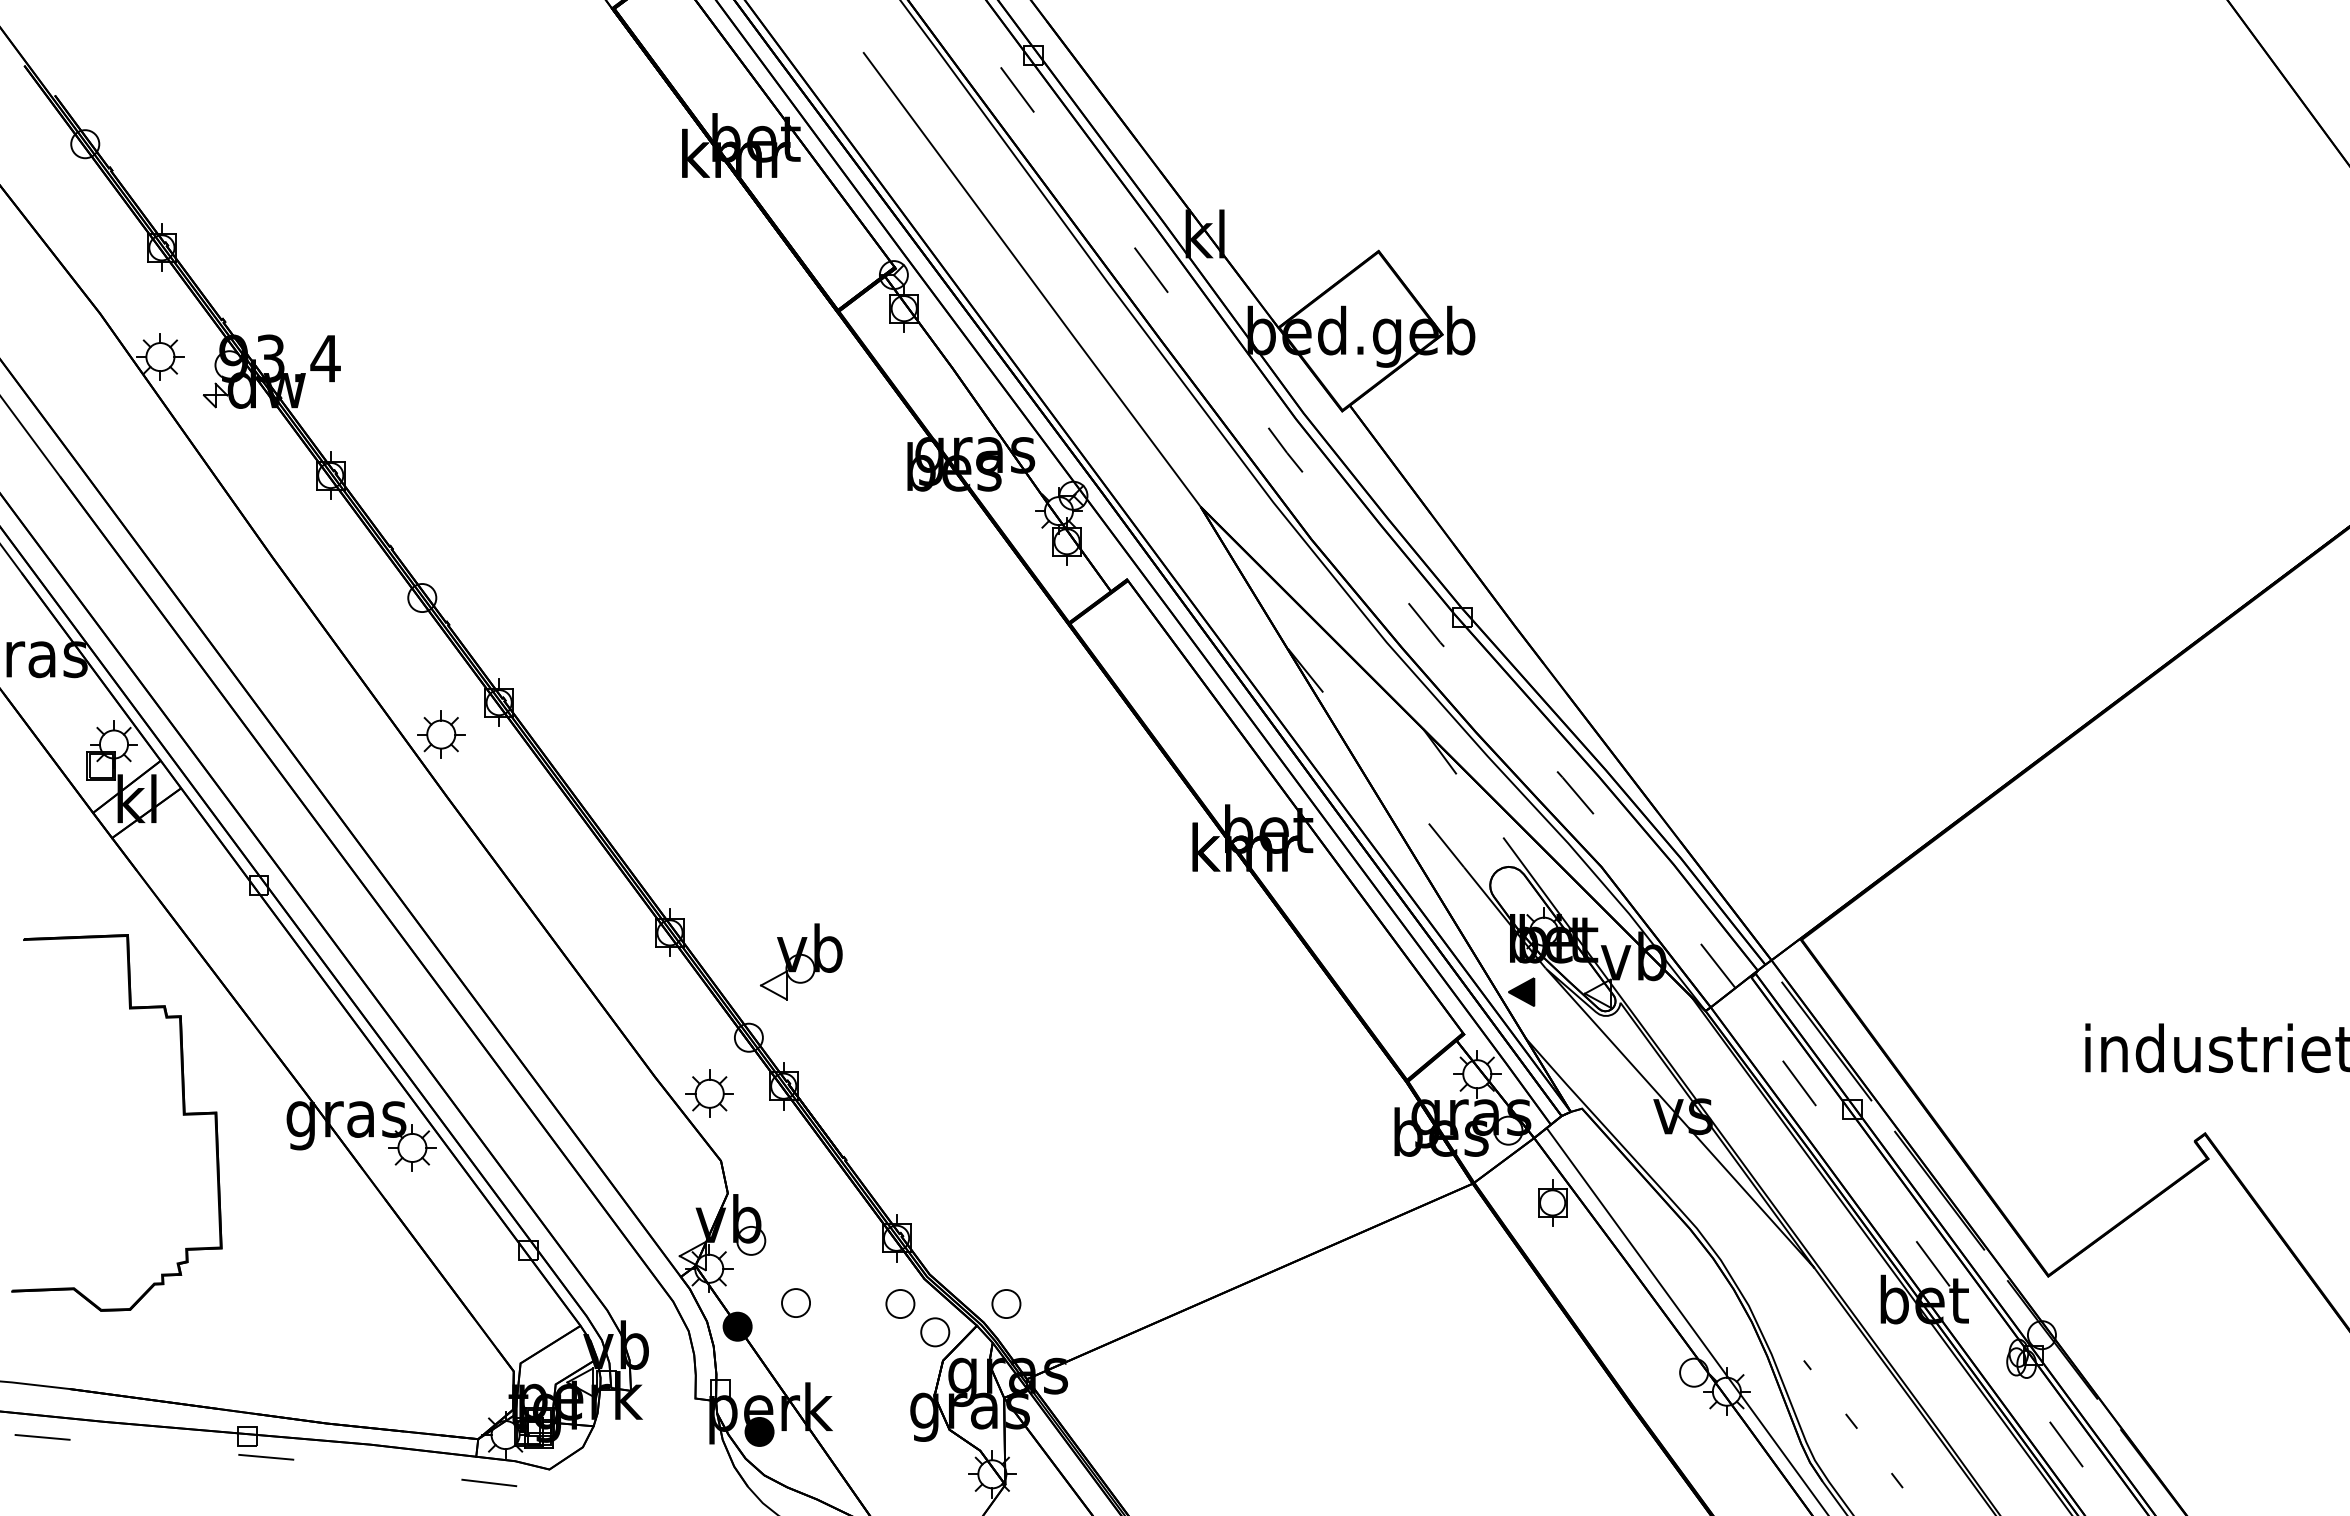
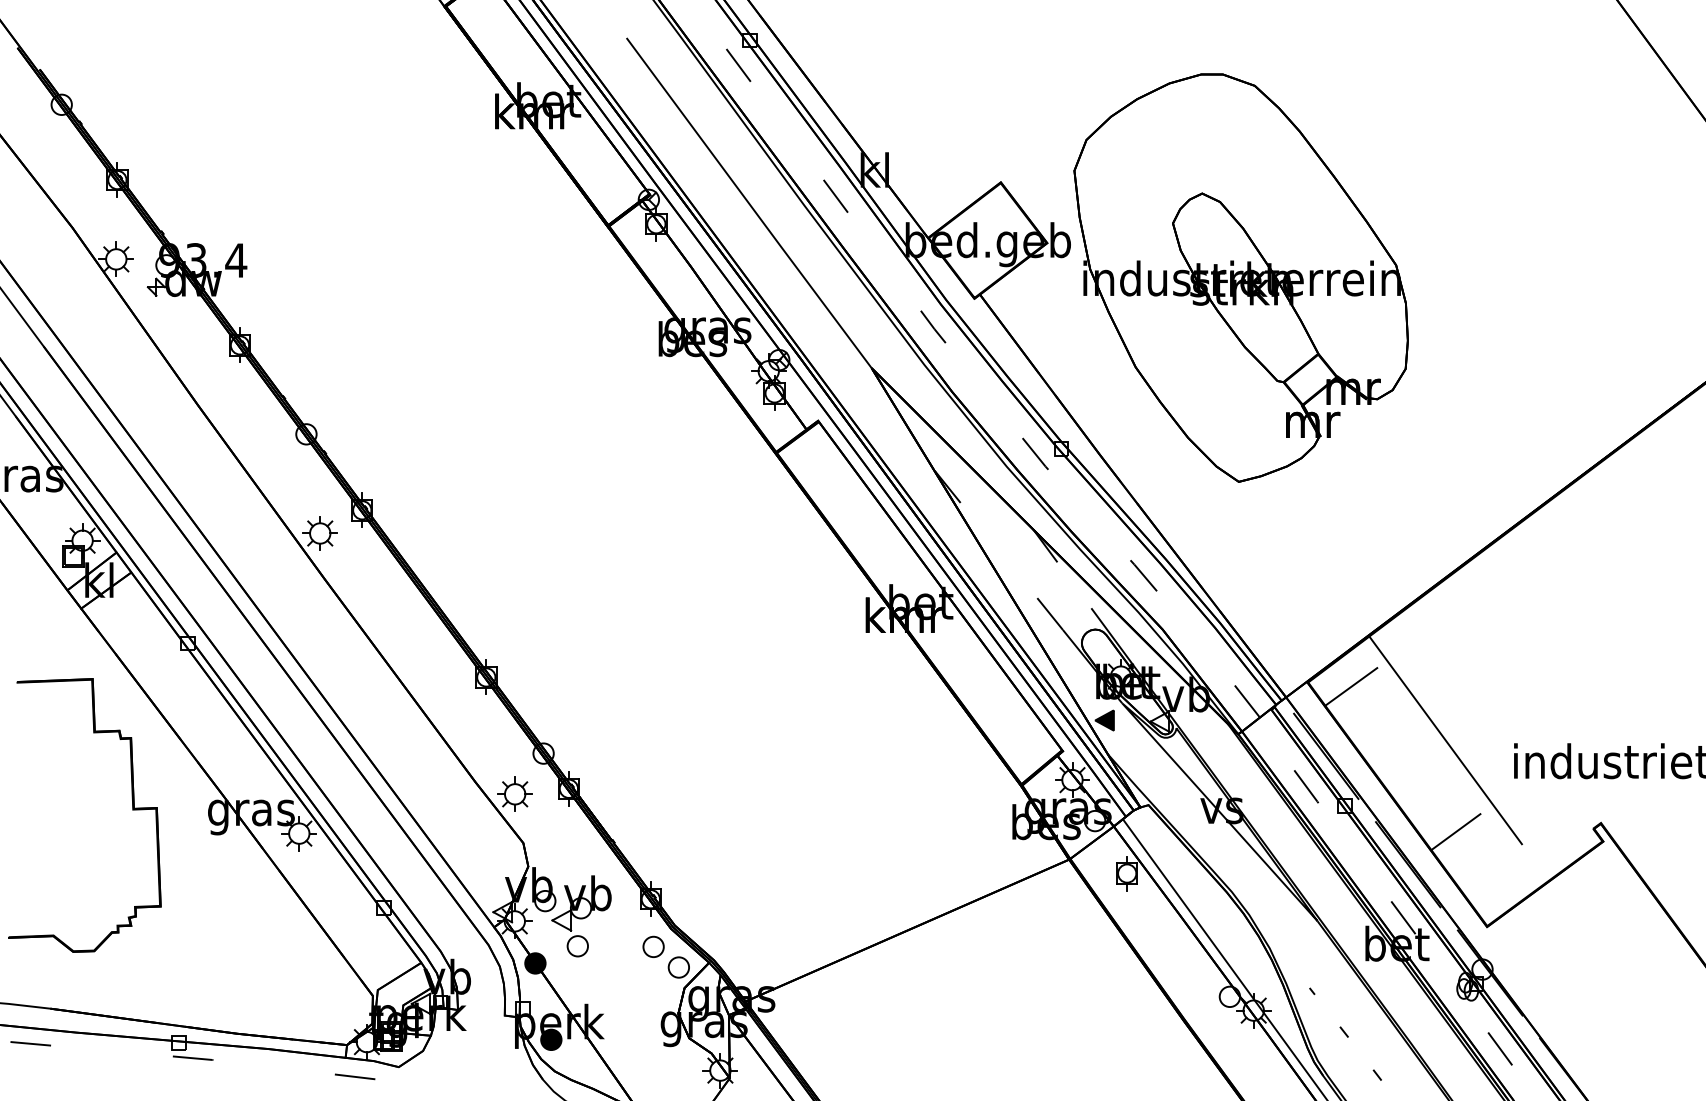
part: (1709, 382) -> (1241, 277), added
line: (1861, 945) -> (1351, 686), added
part: (801, 961) -> (581, 903), moved
line: (1991, 1019) -> (1445, 740), added
line: (2005, 1145) -> (1456, 831), added
part: (1006, 1303) -> (730, 946), removed

